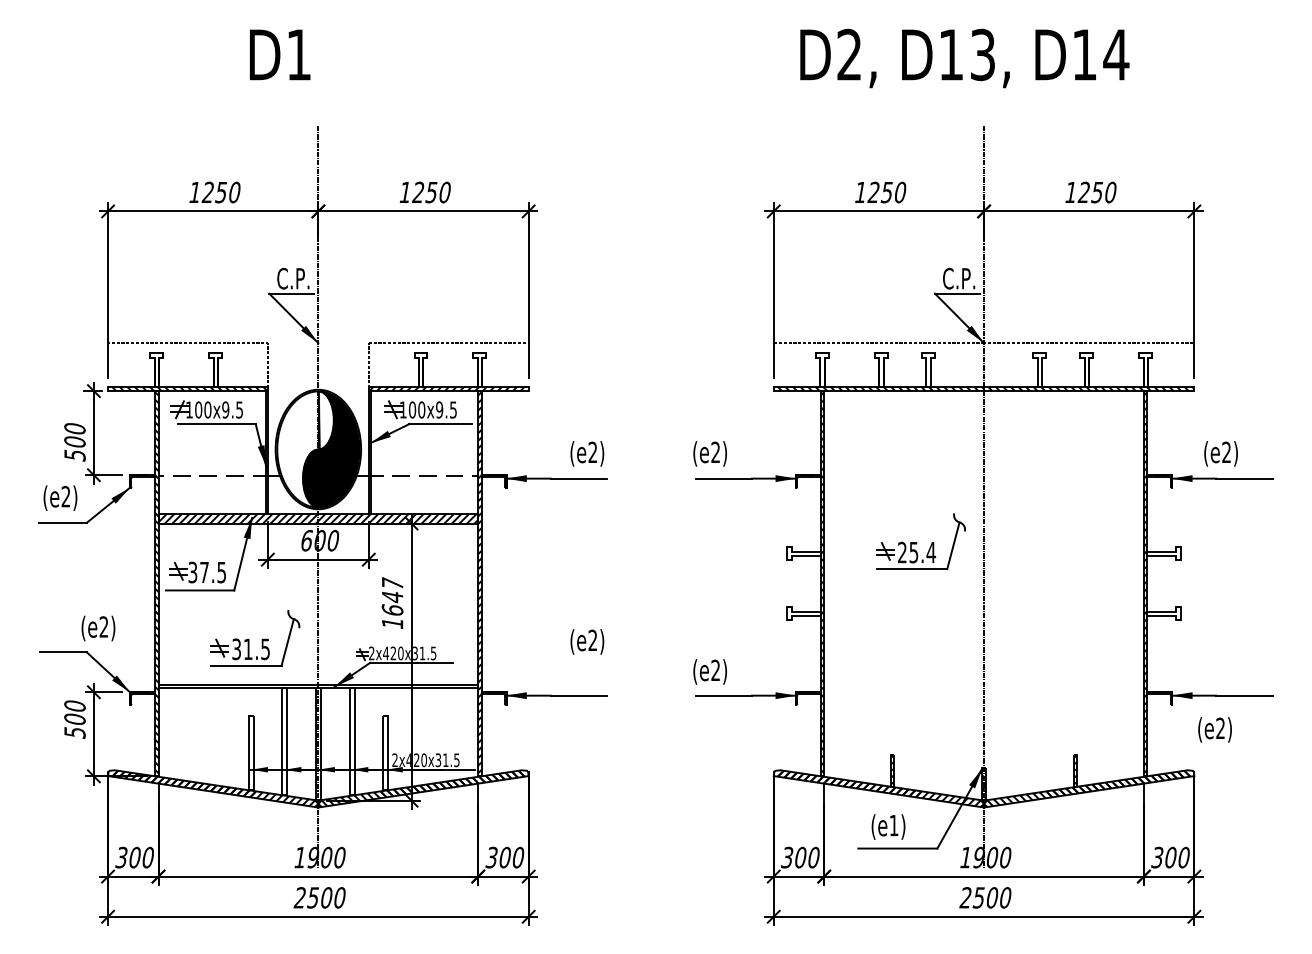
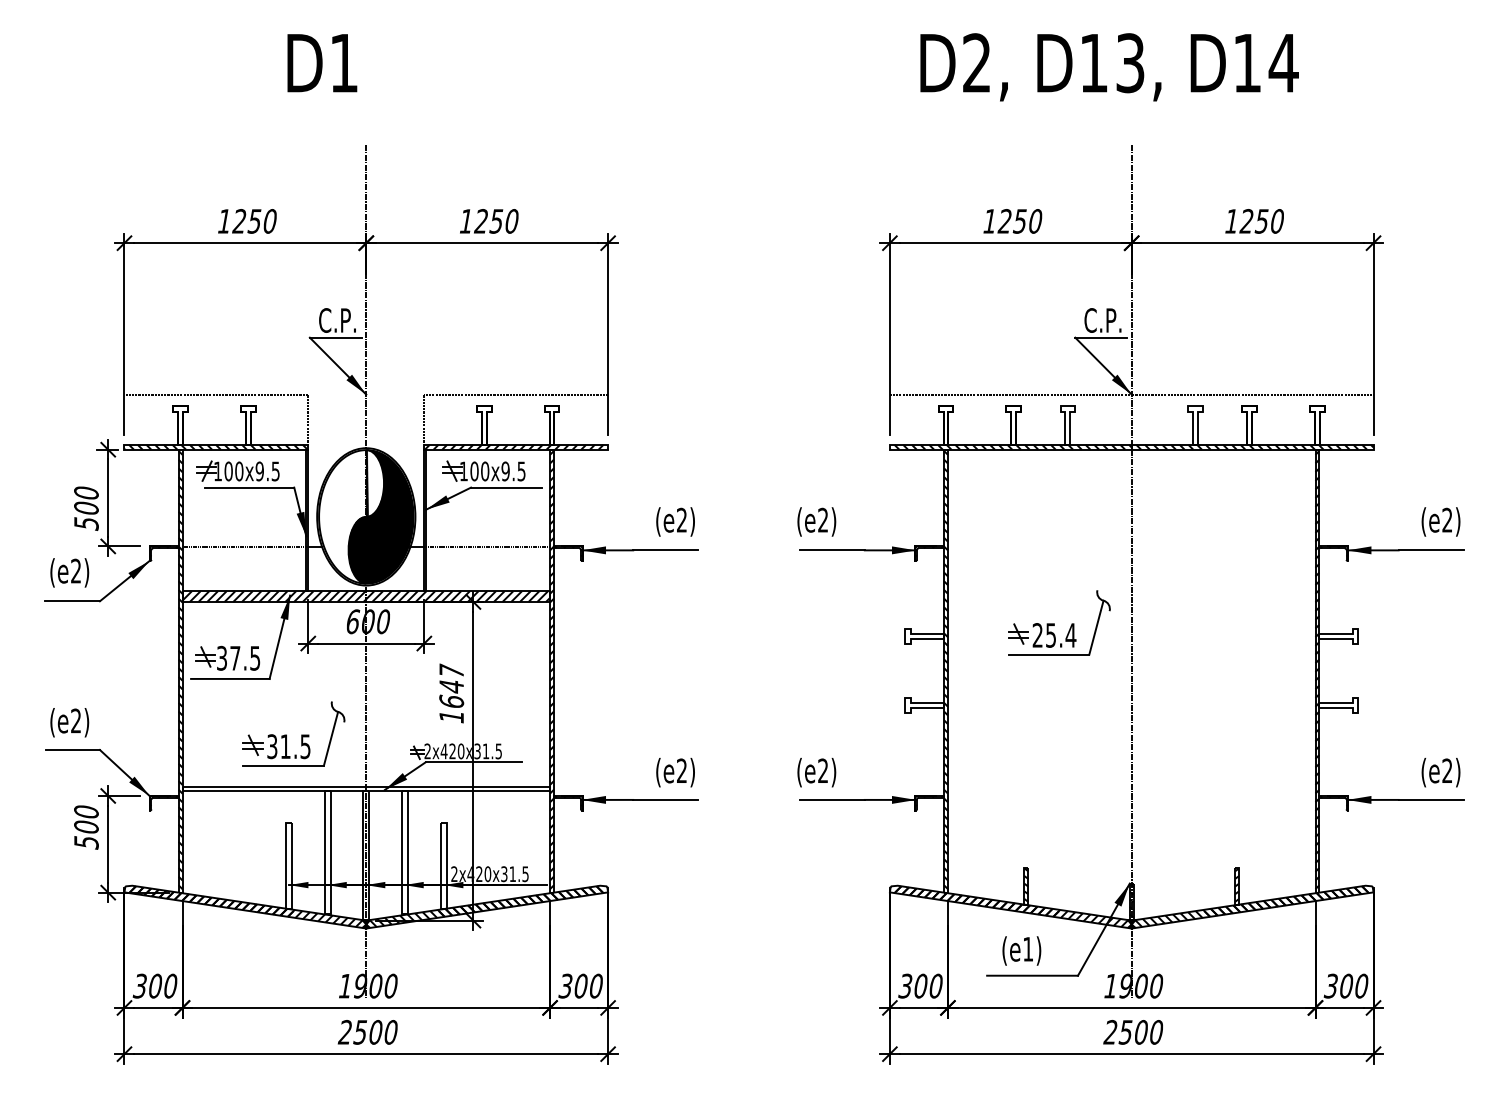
text: (1220, 453) -> (1440, 521), moved
text: (98, 628) -> (69, 722), moved
text: (587, 641) -> (675, 772), moved
text: (1214, 729) -> (1440, 772), moved

